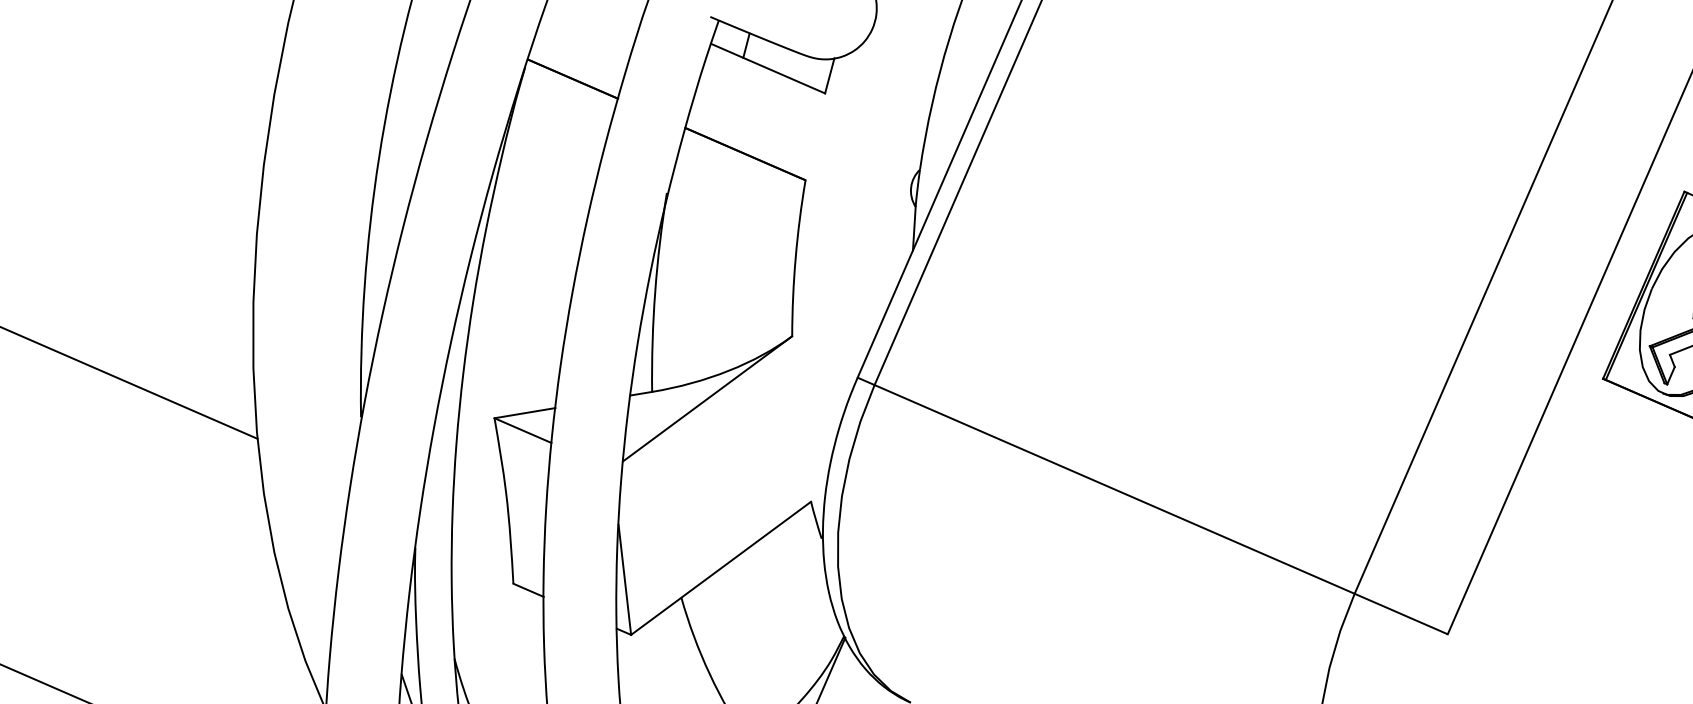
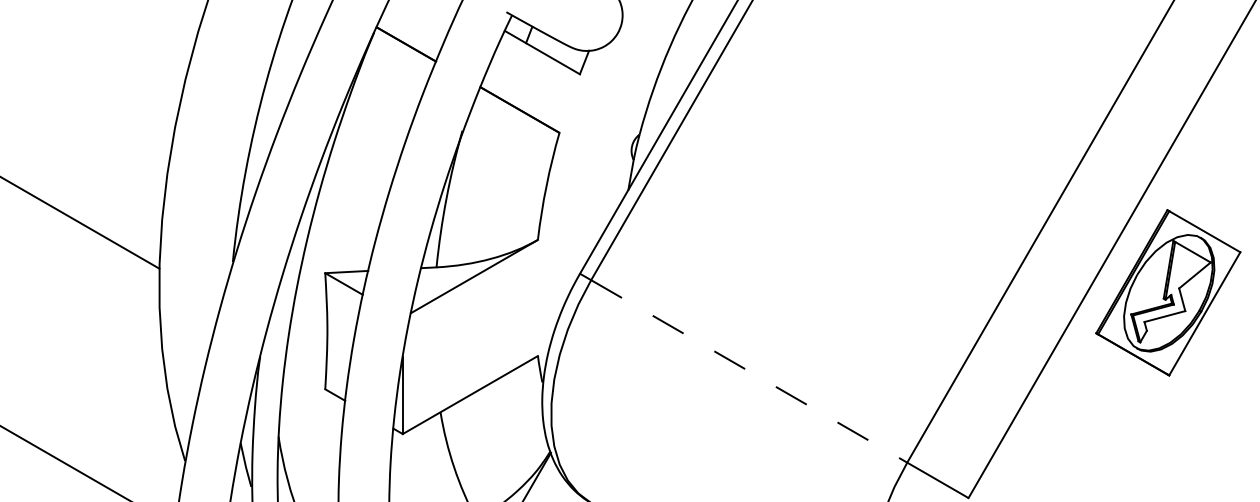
line: (1115, 489) -> (749, 371), solid -> dashed

